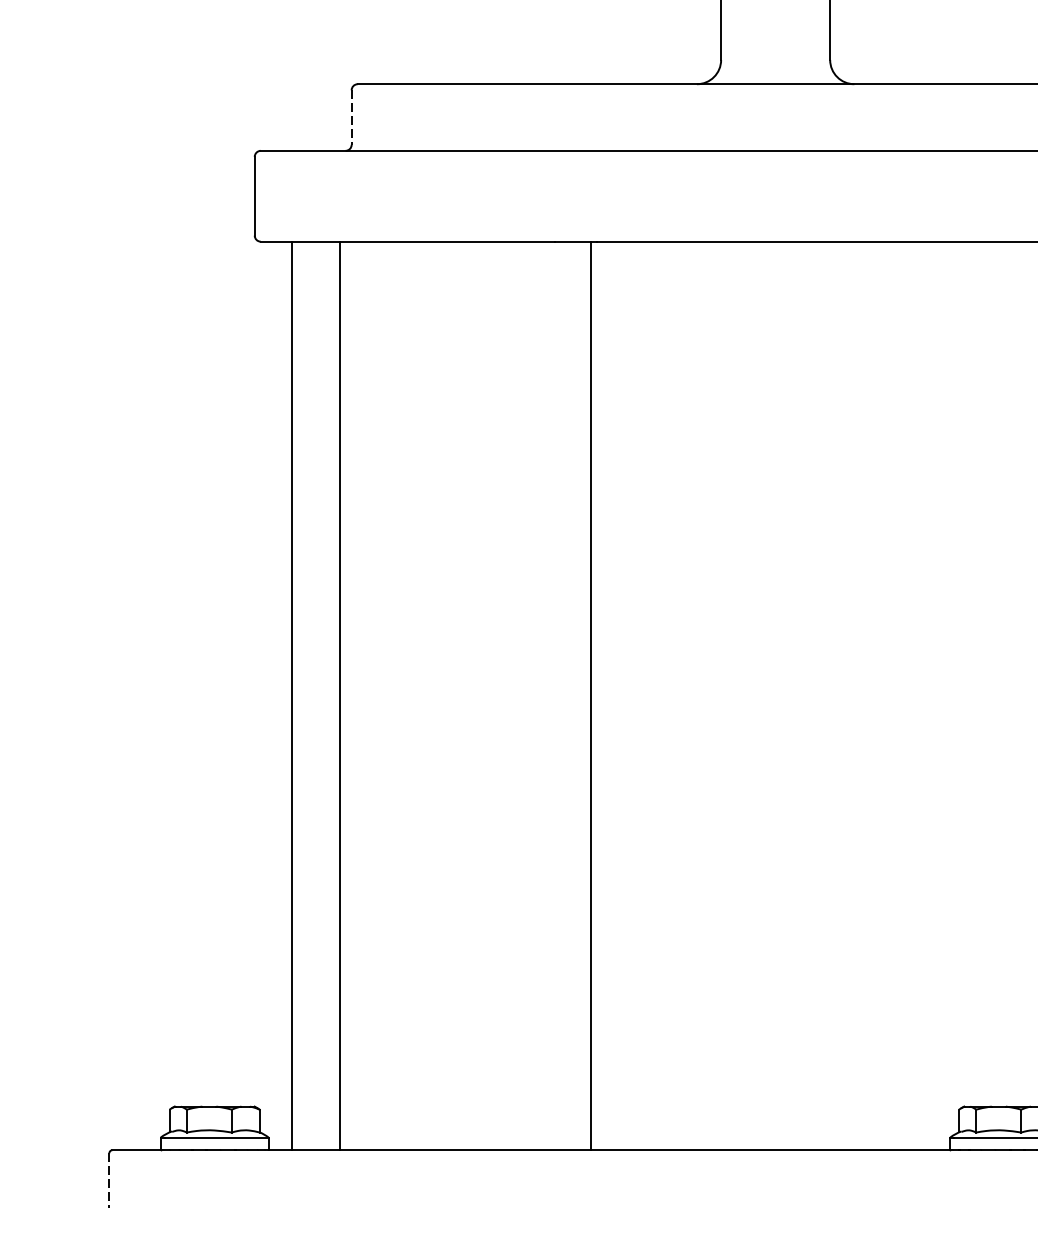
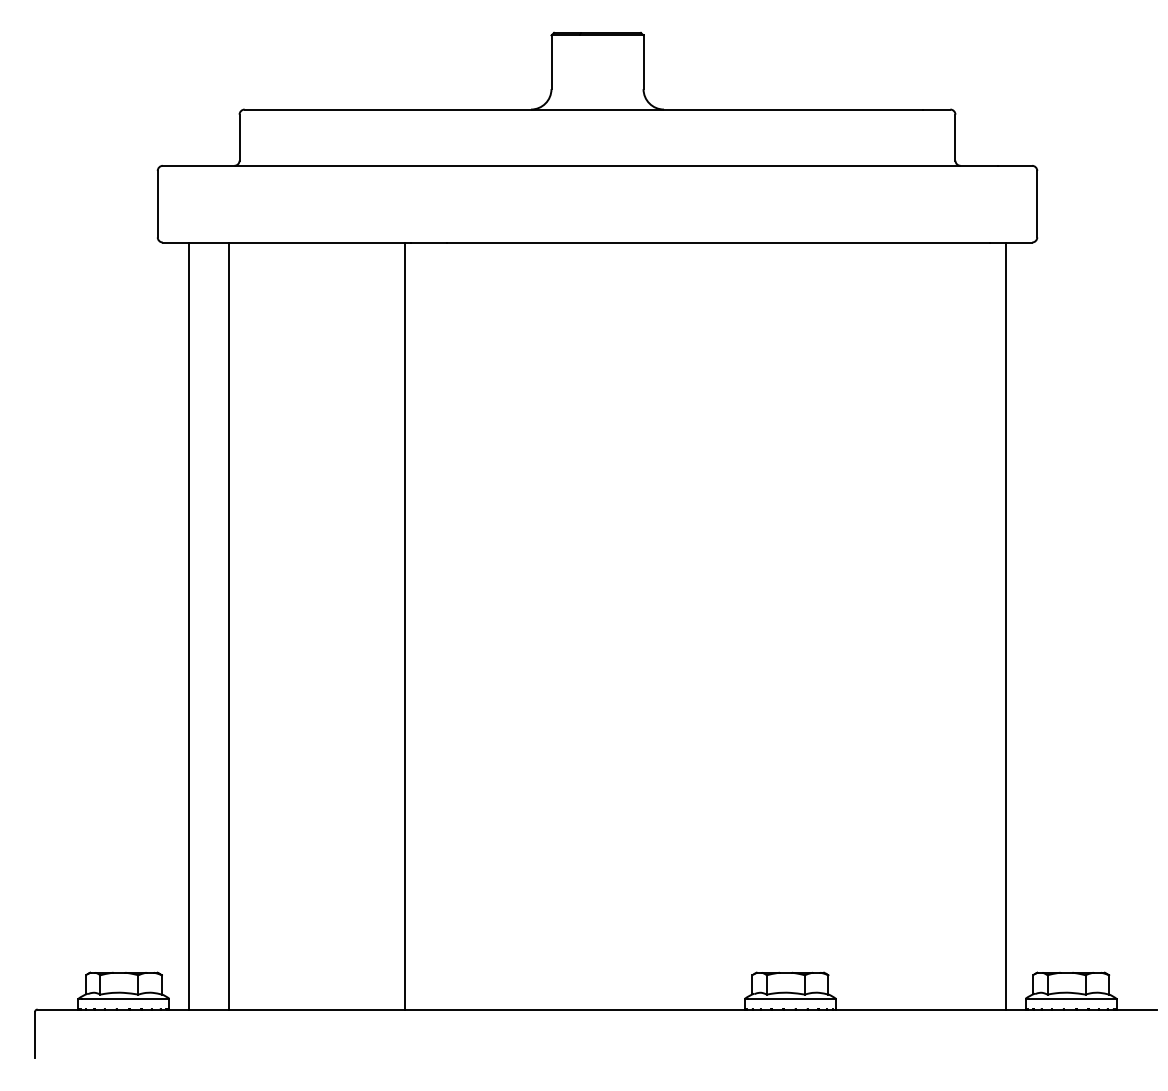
line: (351, 118) -> (239, 138), dashed -> solid
line: (590, 695) -> (404, 625), moved
line: (109, 1180) -> (35, 1035), dashed -> solid

